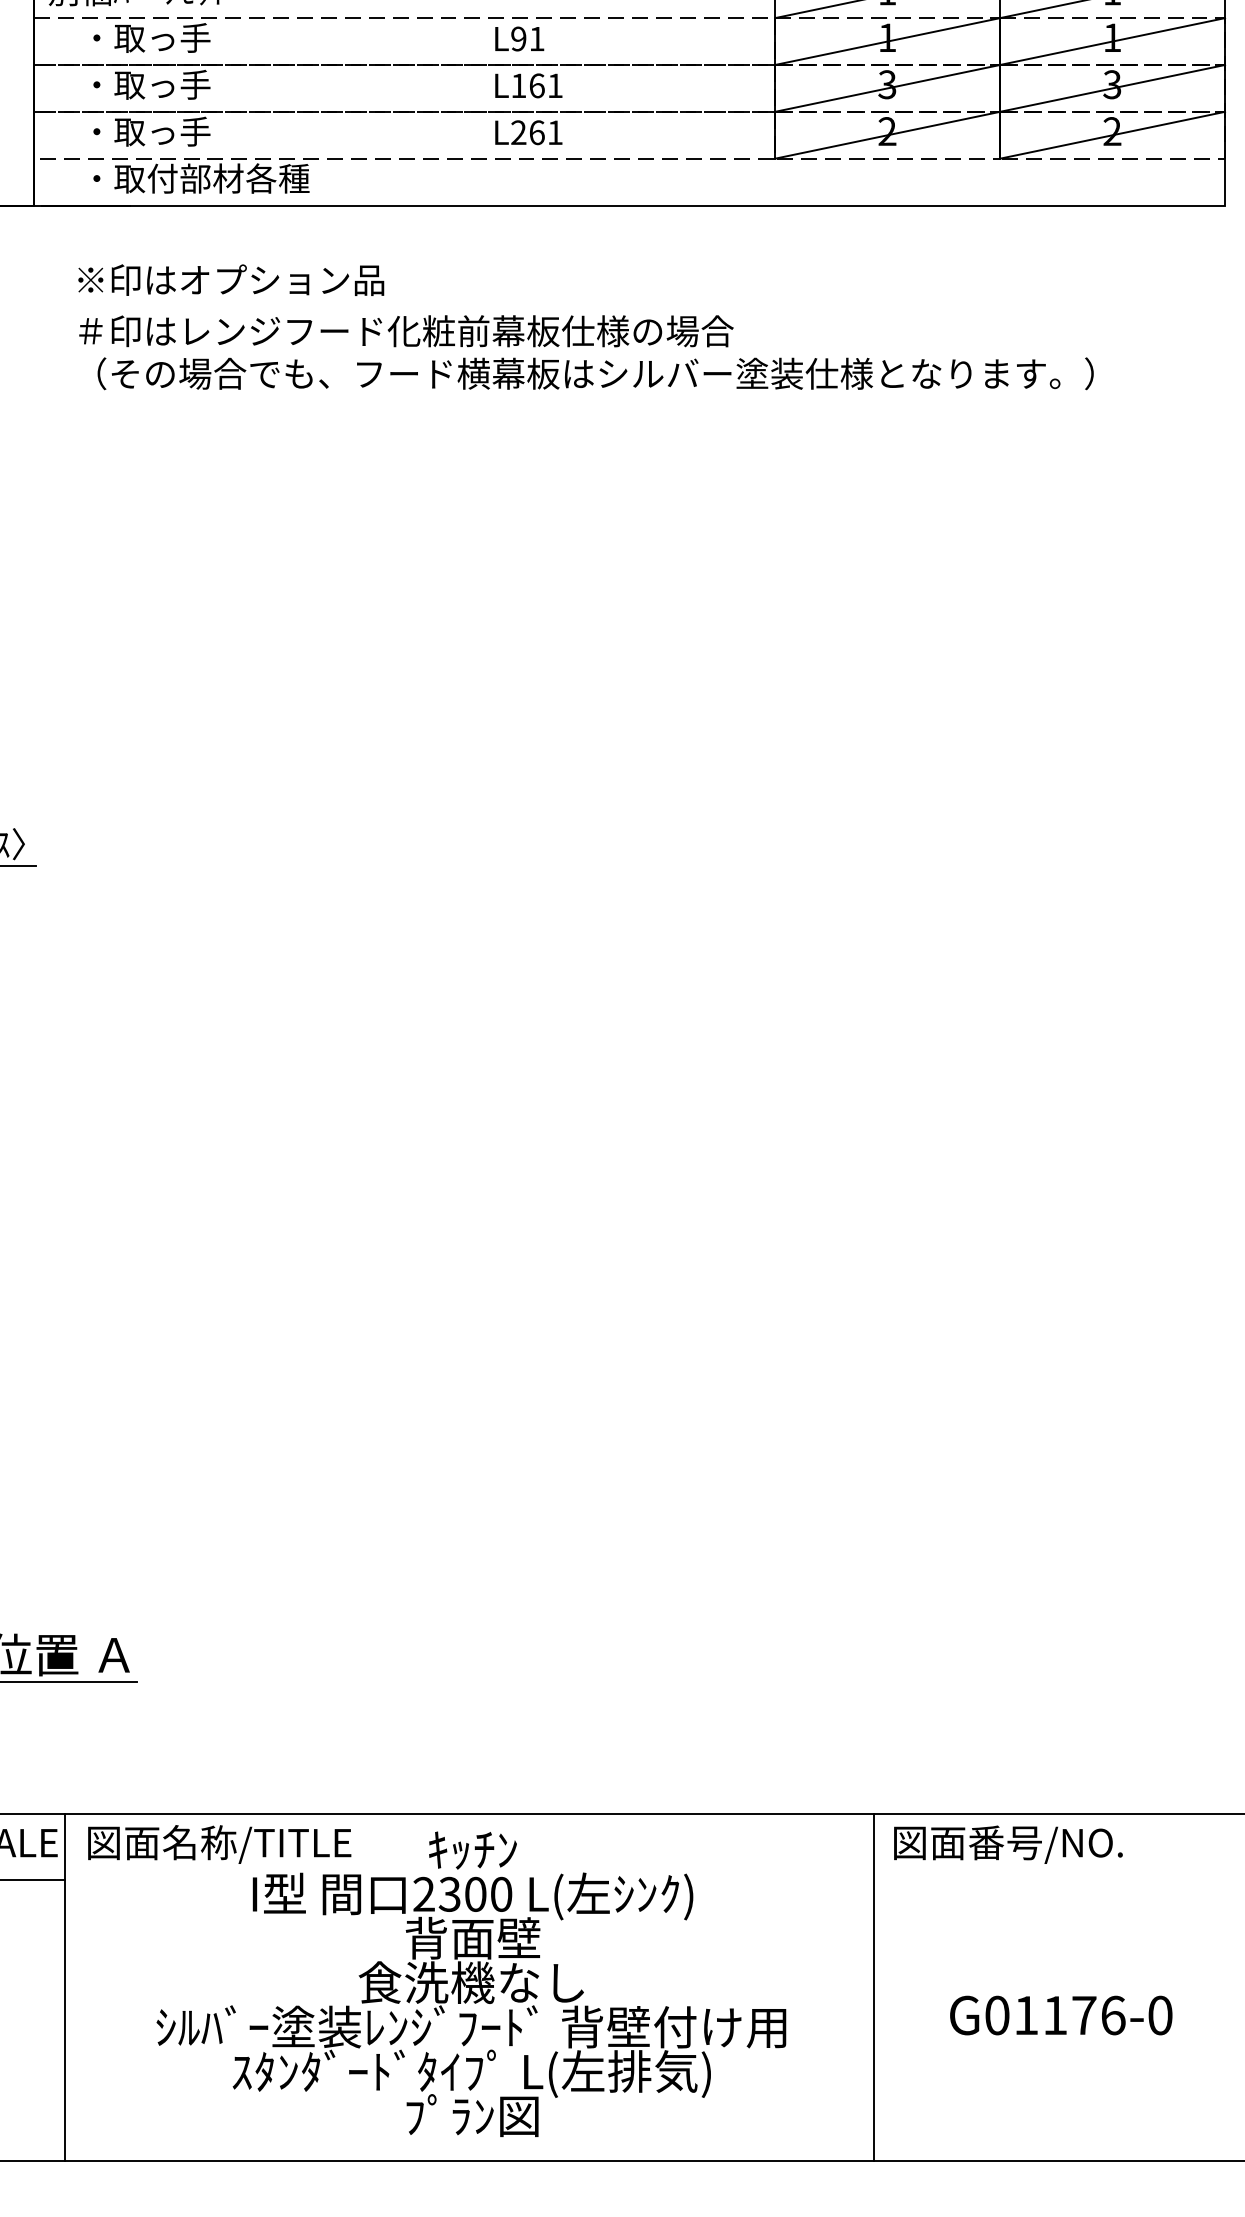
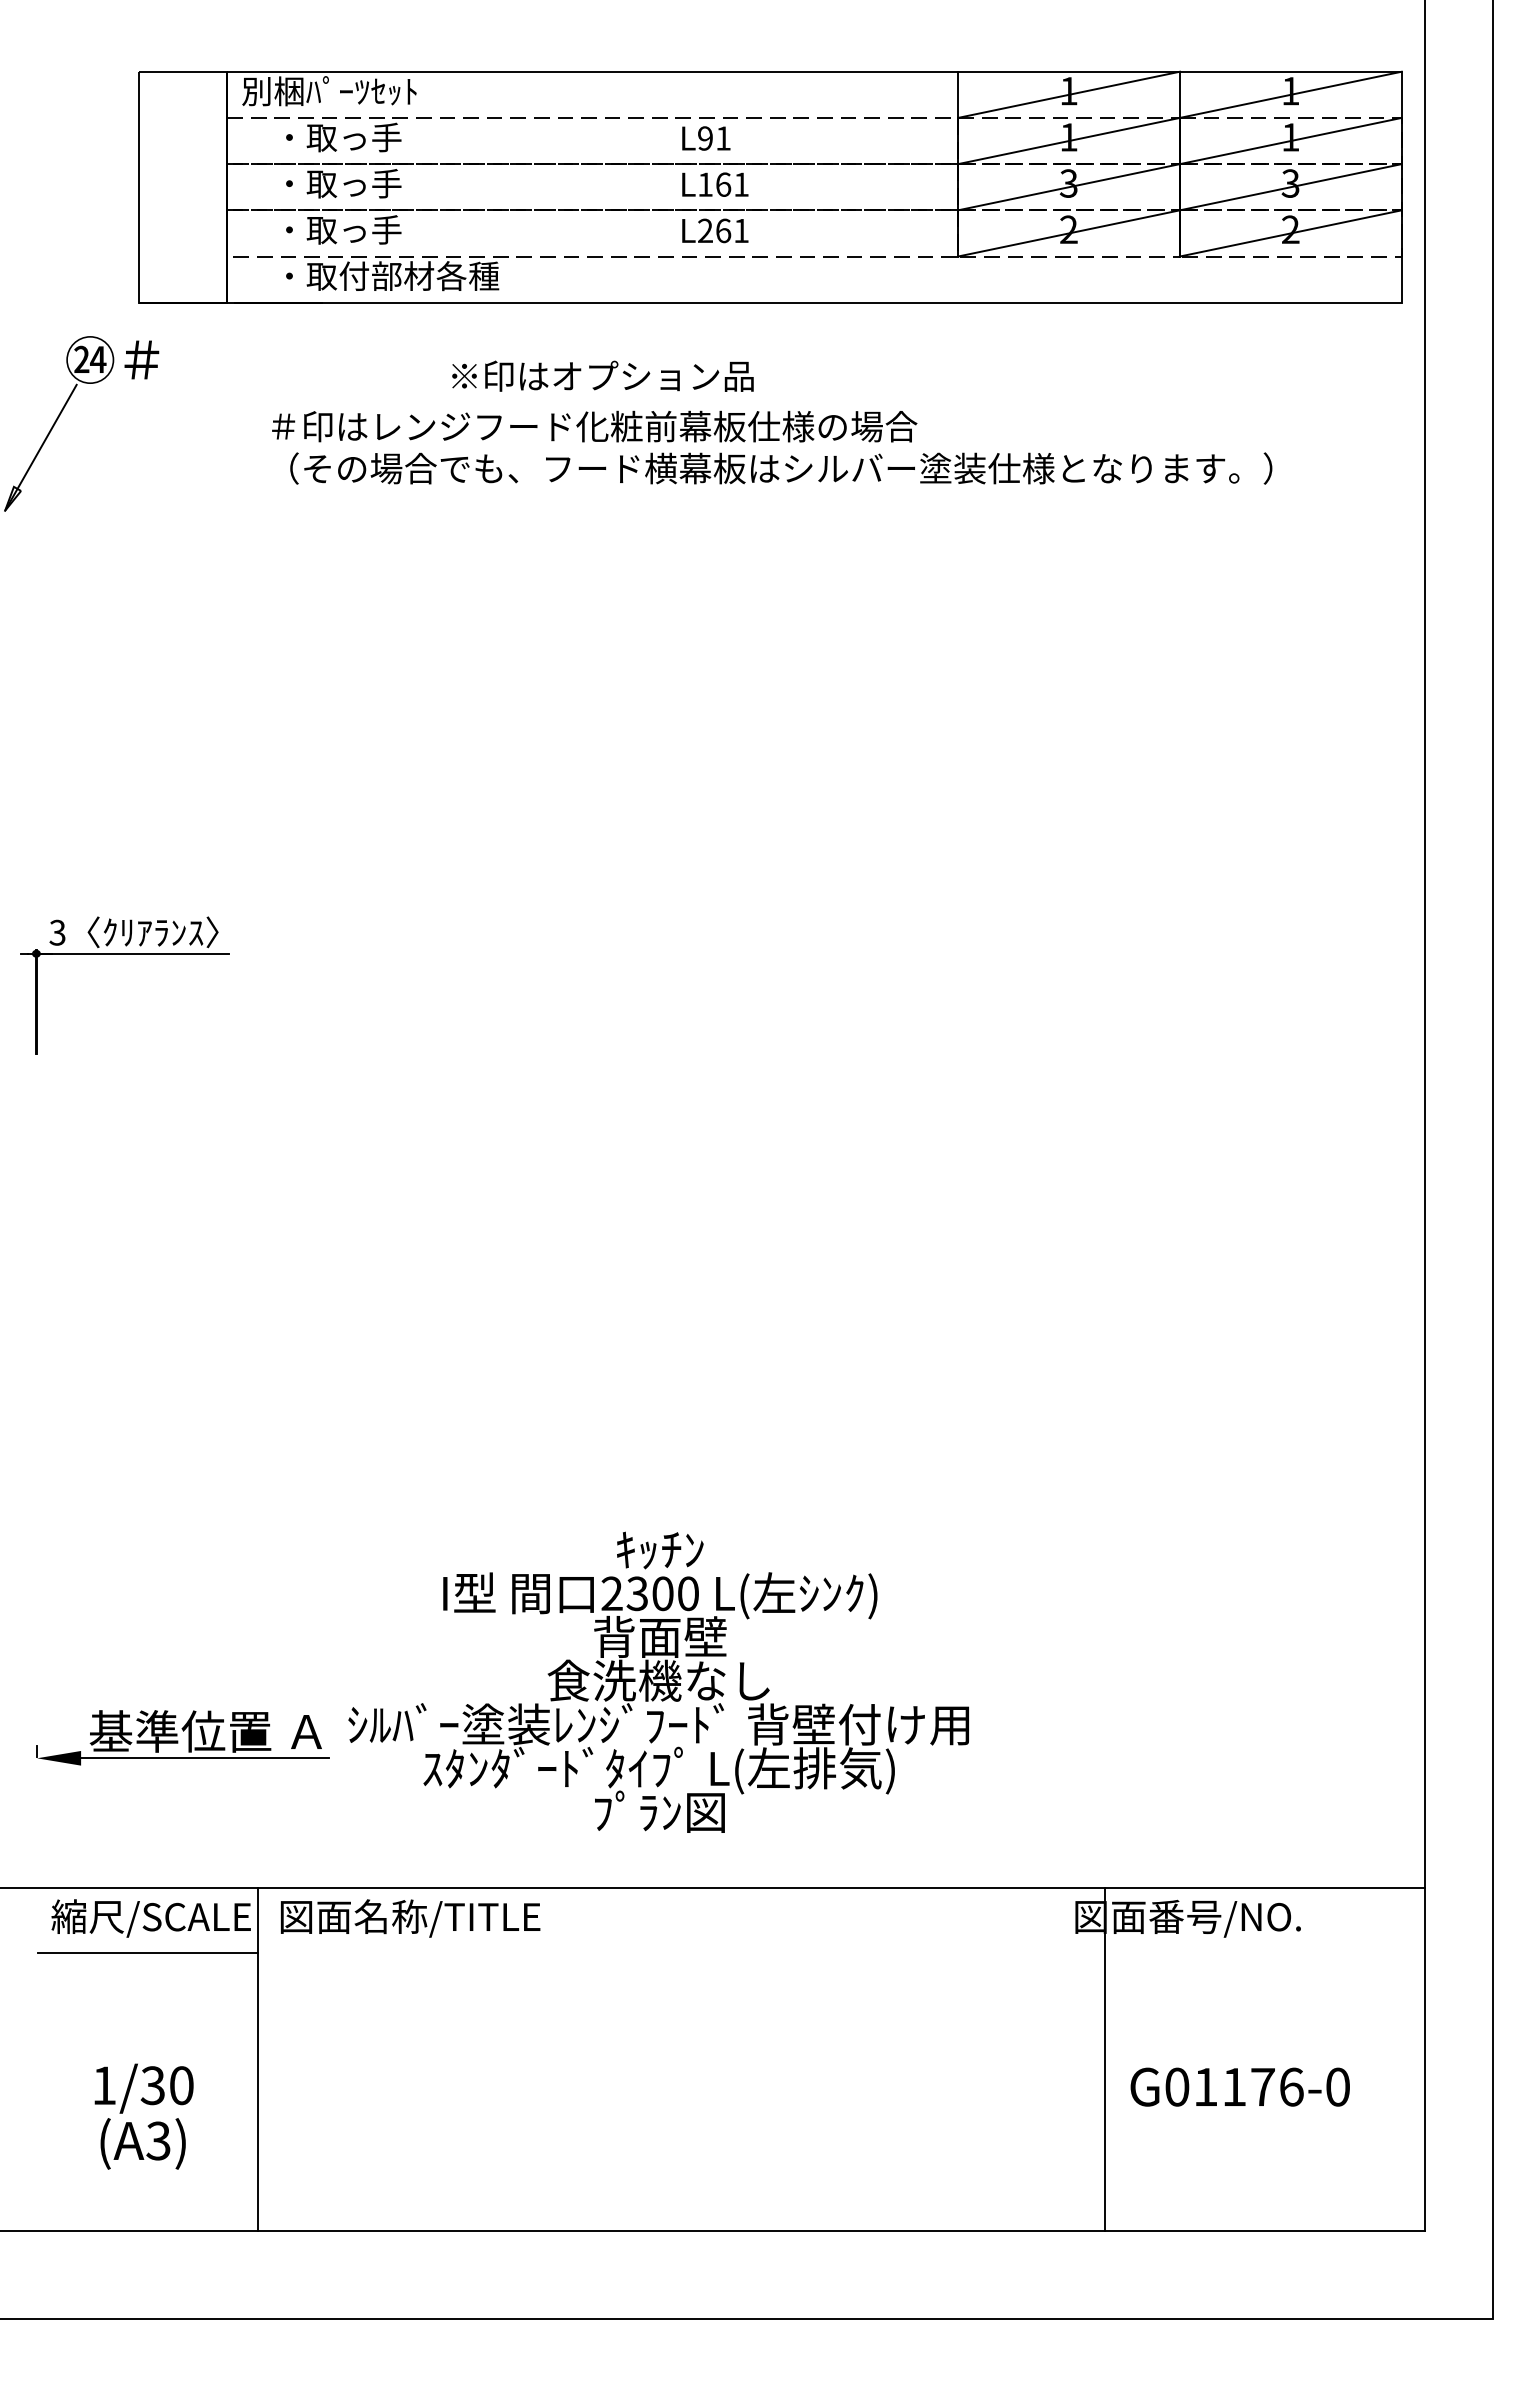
text: (230, 279) -> (602, 375), moved
text: (471, 1983) -> (658, 1681), moved
line: (873, 1987) -> (1105, 2059), moved

